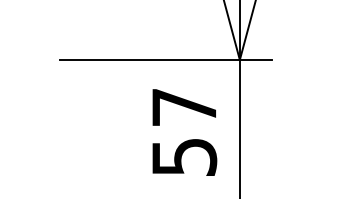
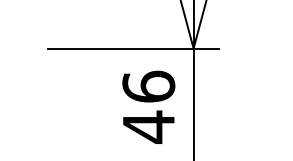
text: (184, 132) -> (148, 107), 57 -> 46

